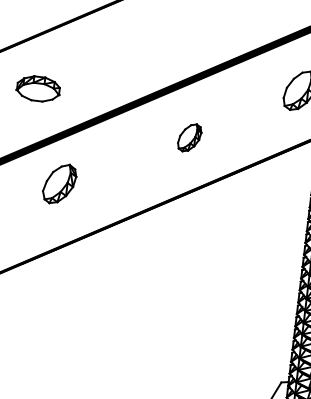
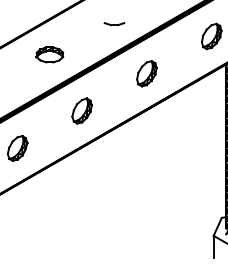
part: (147, 52) -> (114, 24), added
part: (189, 137) -> (146, 73), size x1.43
part: (58, 183) -> (81, 110), moved

